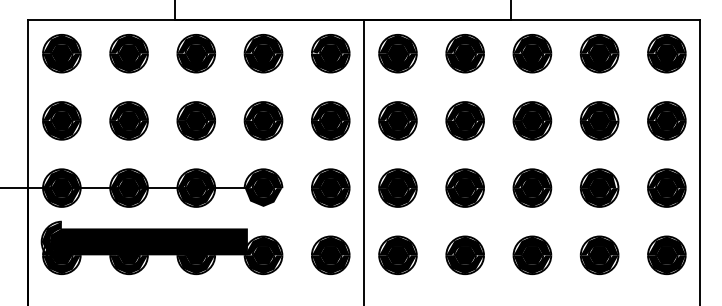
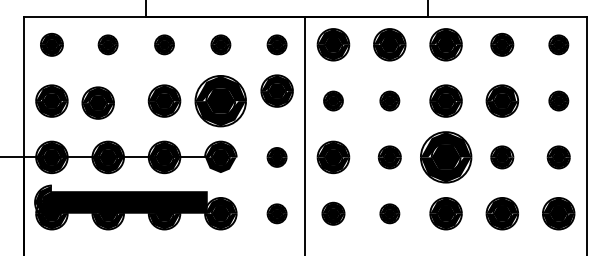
part: (61, 53) -> (51, 44), size x0.7
part: (128, 53) -> (107, 44), size x0.6
part: (196, 53) -> (164, 44), size x0.6
part: (263, 53) -> (220, 44), size x0.6
part: (329, 53) -> (276, 44), size x0.6
part: (598, 53) -> (501, 44), size x0.7
part: (666, 53) -> (558, 44), size x0.6
part: (128, 120) -> (97, 102), moved
part: (263, 120) -> (220, 100), size x1.6
part: (329, 120) -> (276, 90), moved
part: (398, 120) -> (333, 100), size x0.6
part: (464, 120) -> (389, 100), size x0.6
part: (666, 120) -> (558, 100), size x0.6
part: (329, 188) -> (276, 157), size x0.6
part: (464, 188) -> (389, 157), size x0.7
part: (531, 188) -> (445, 157), size x1.6
part: (598, 188) -> (501, 157), size x0.7
part: (666, 188) -> (558, 157), size x0.7
part: (329, 255) -> (276, 213), size x0.6
part: (398, 255) -> (333, 213), size x0.7
part: (464, 255) -> (389, 213), size x0.6

